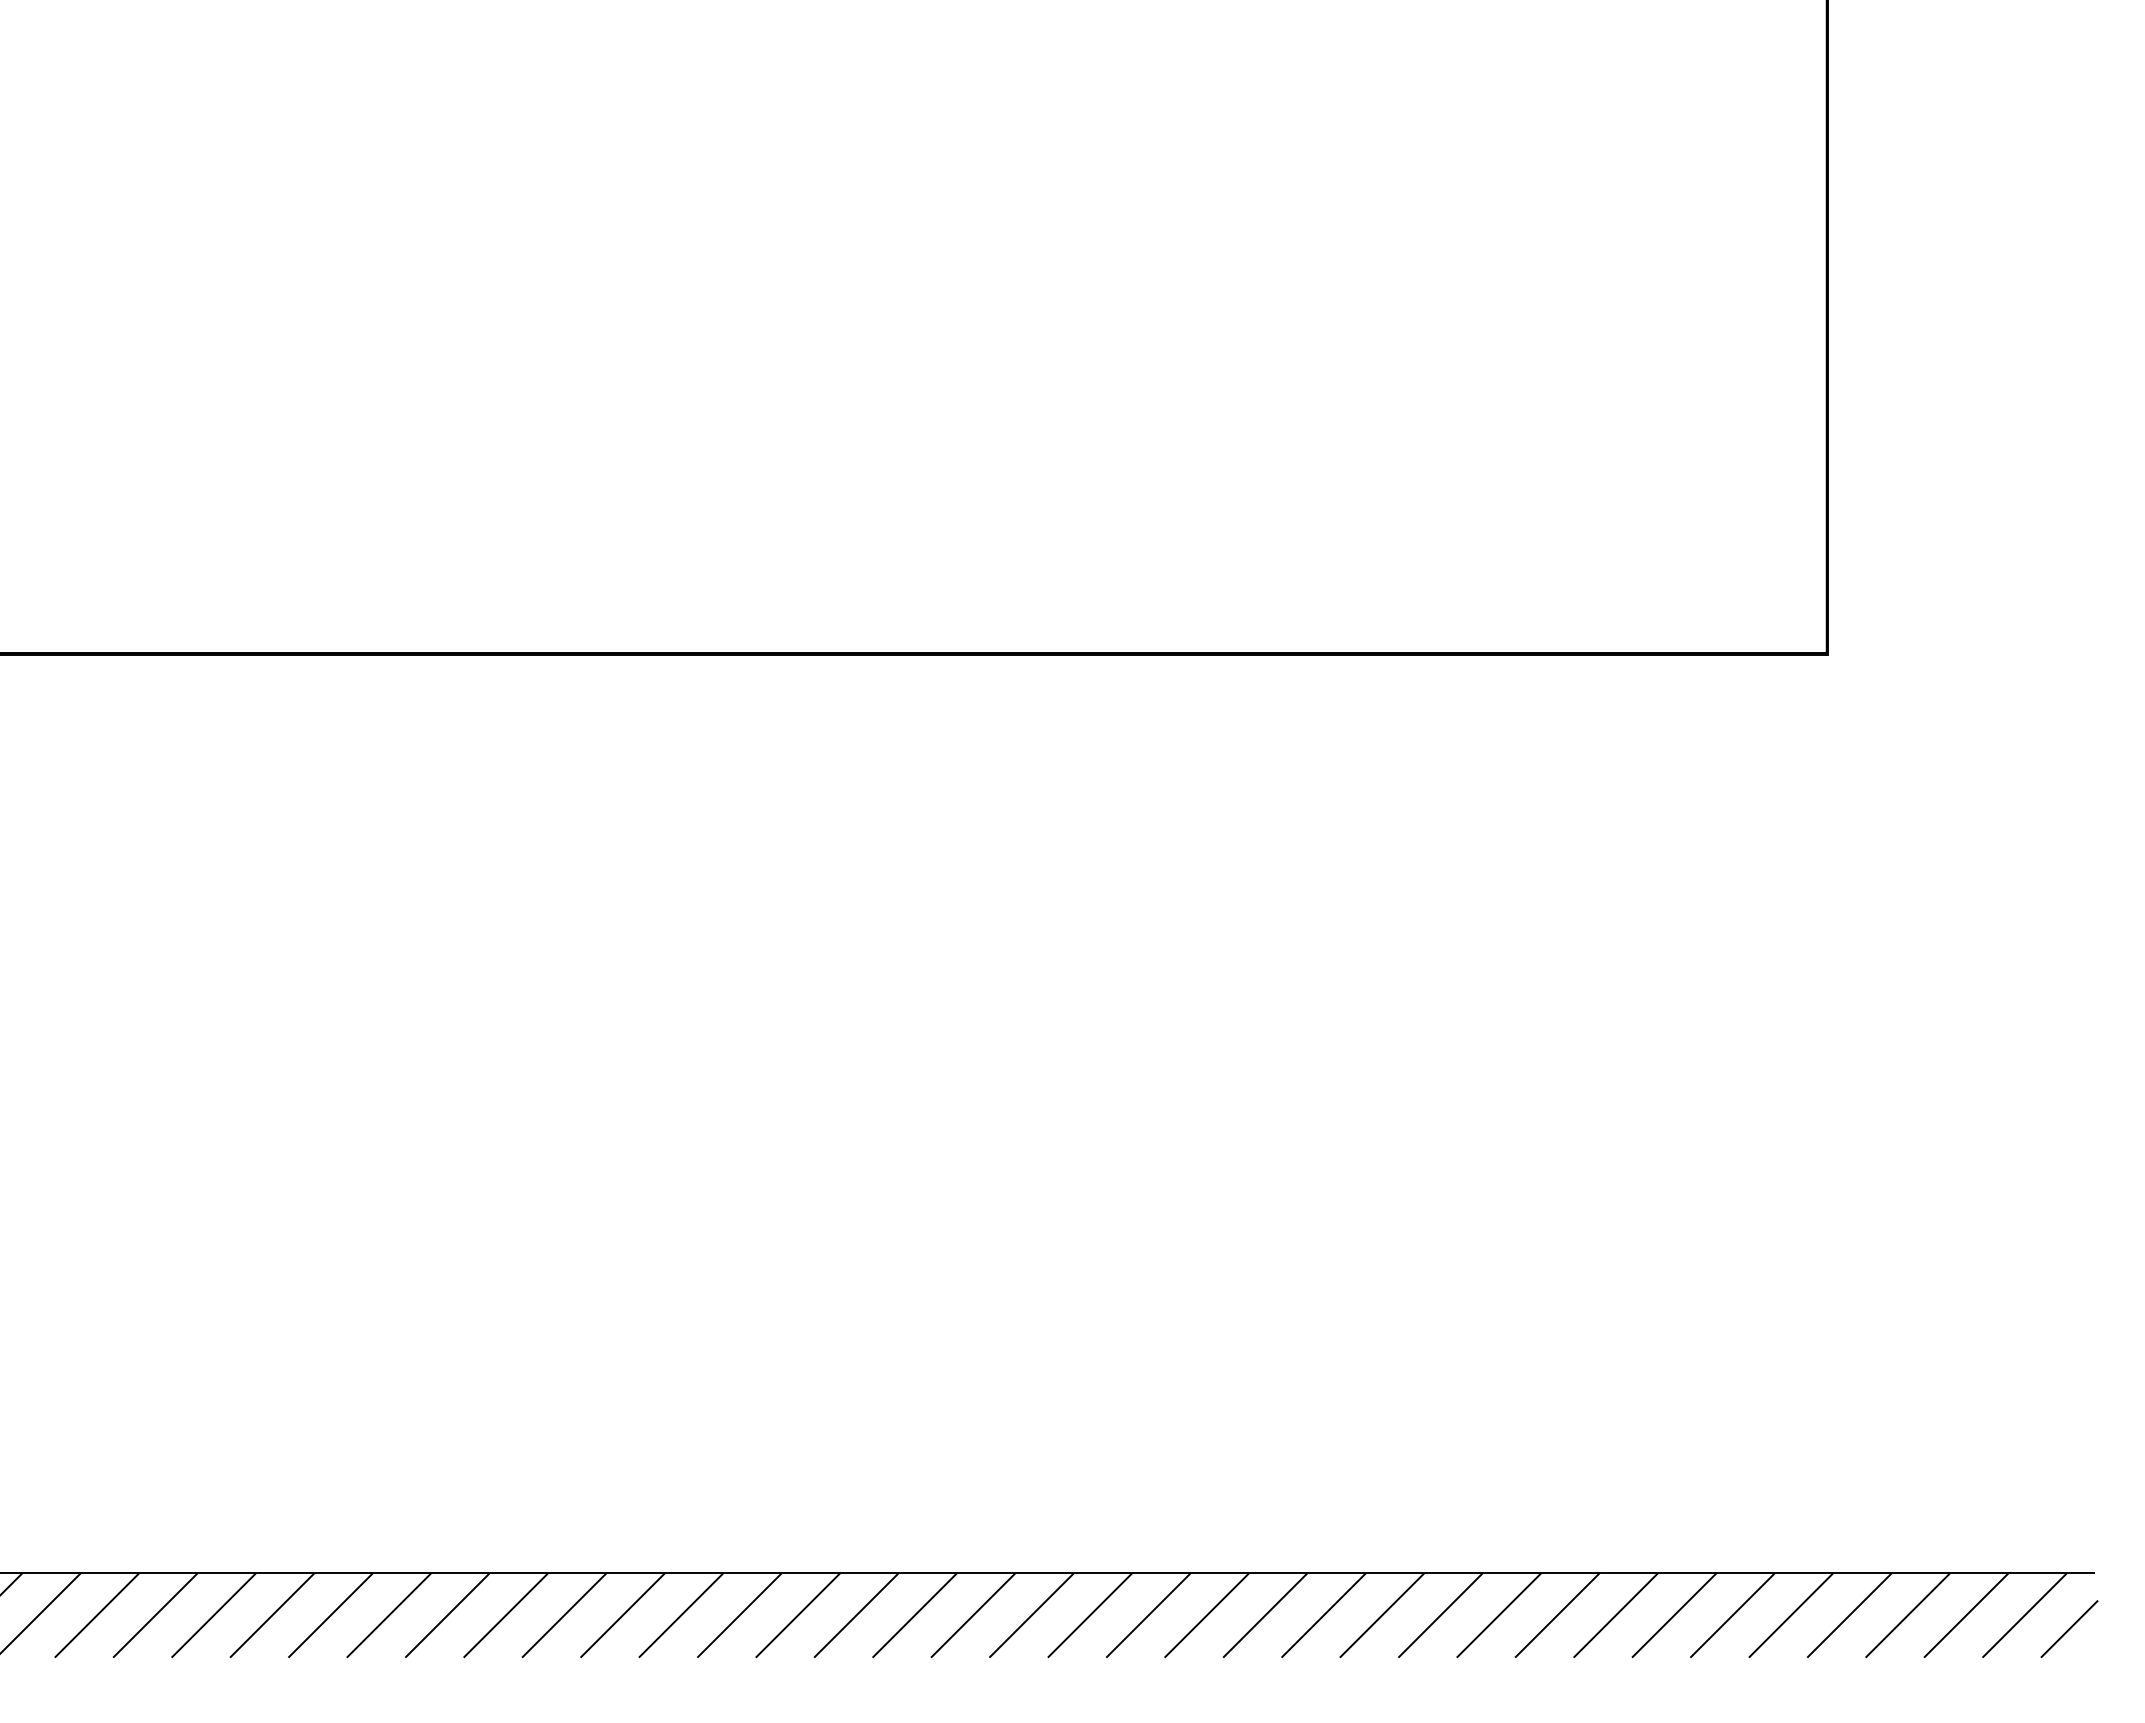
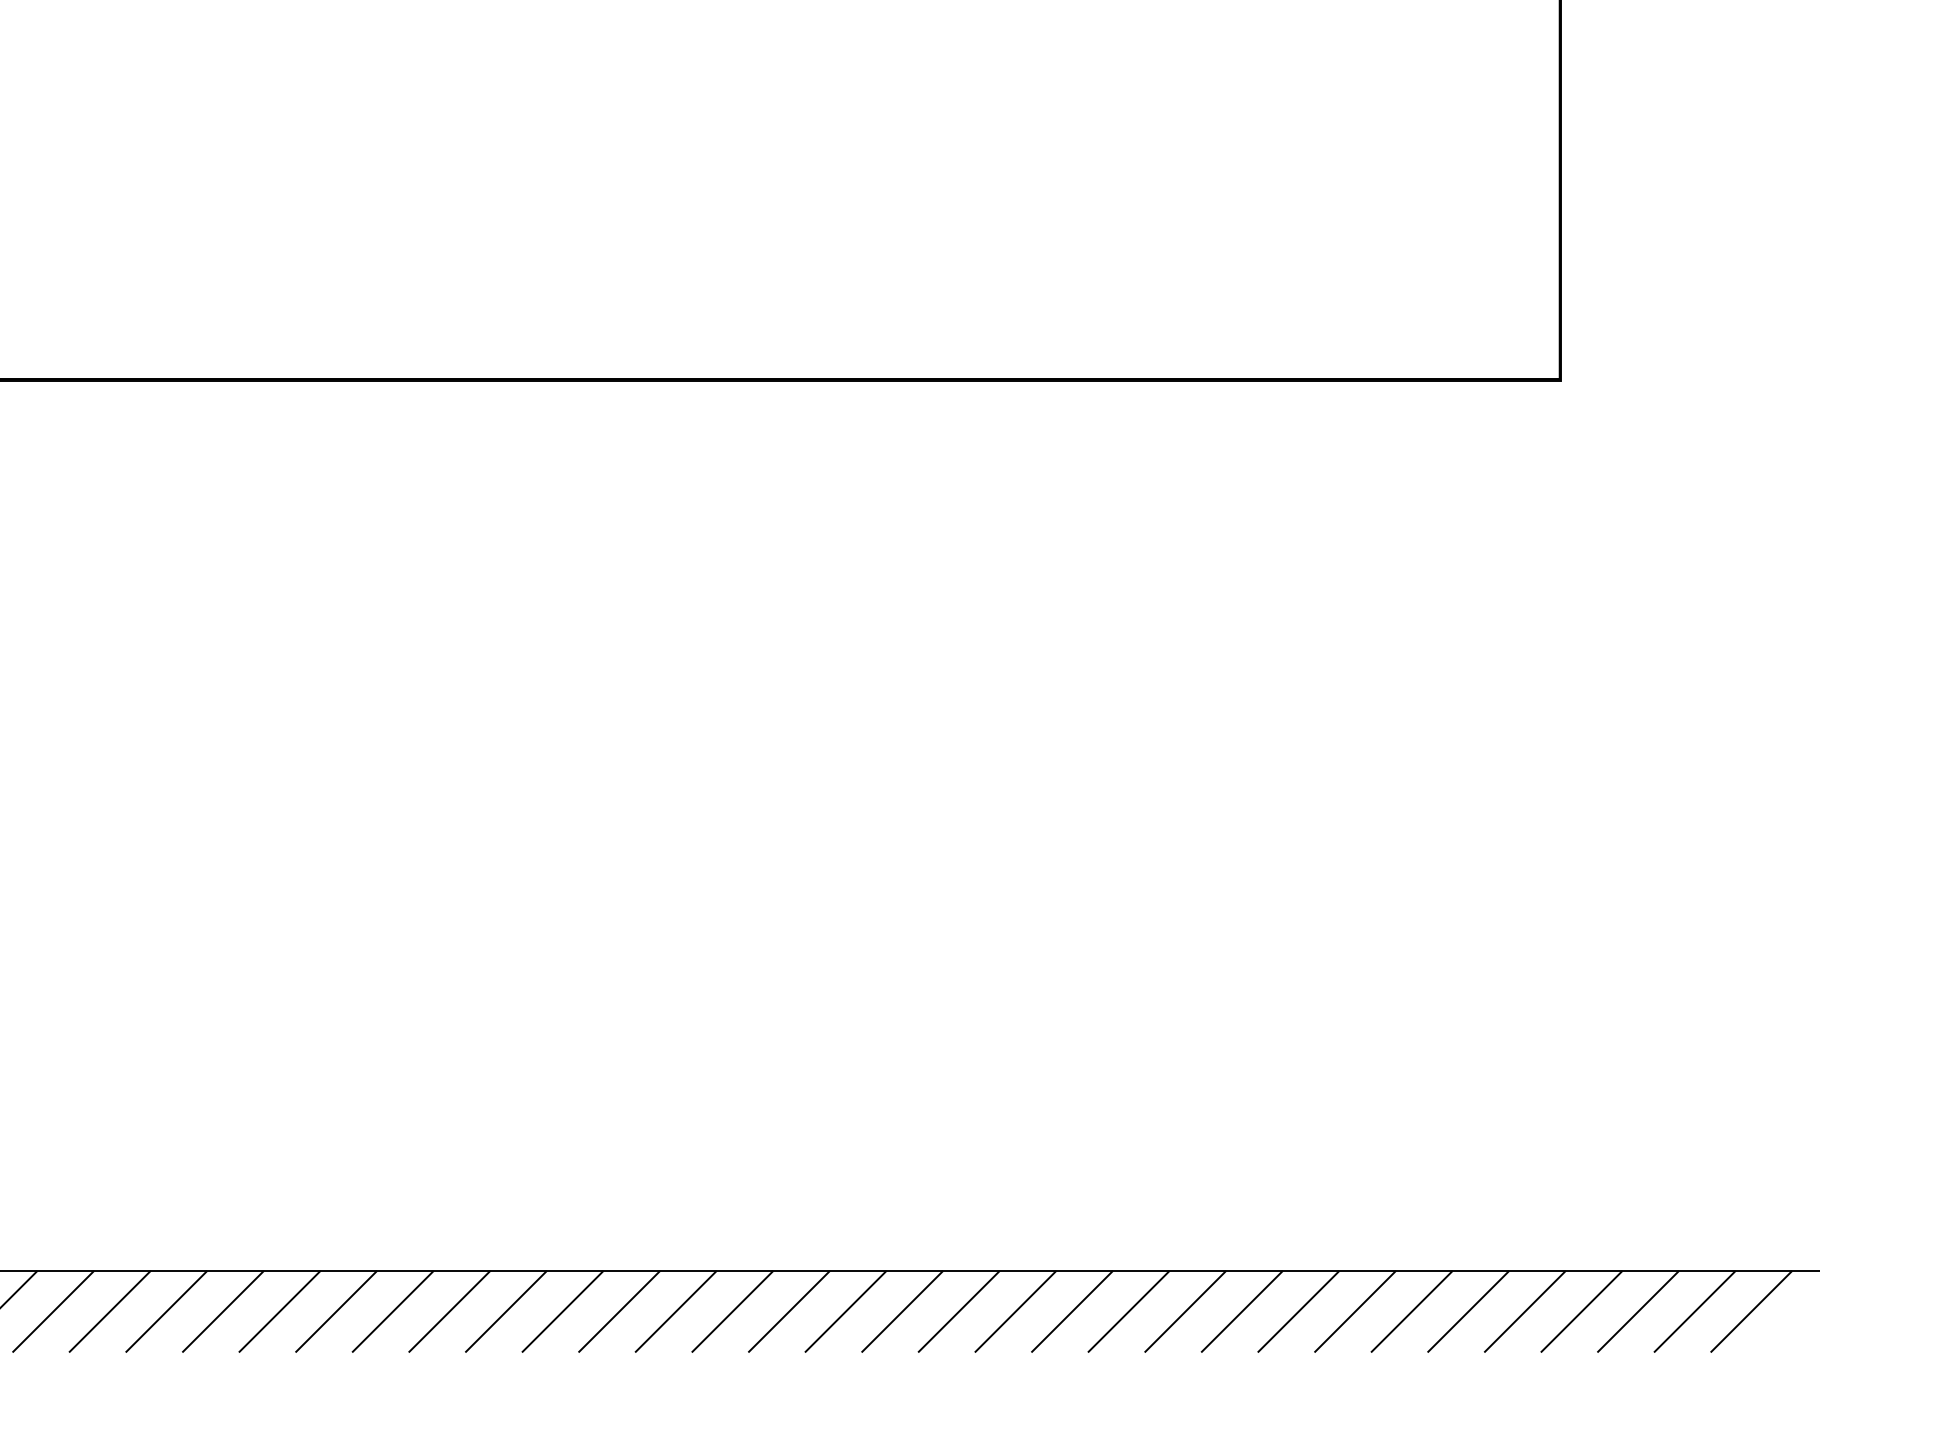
line: (2069, 1629) -> (1794, 1325), removed

